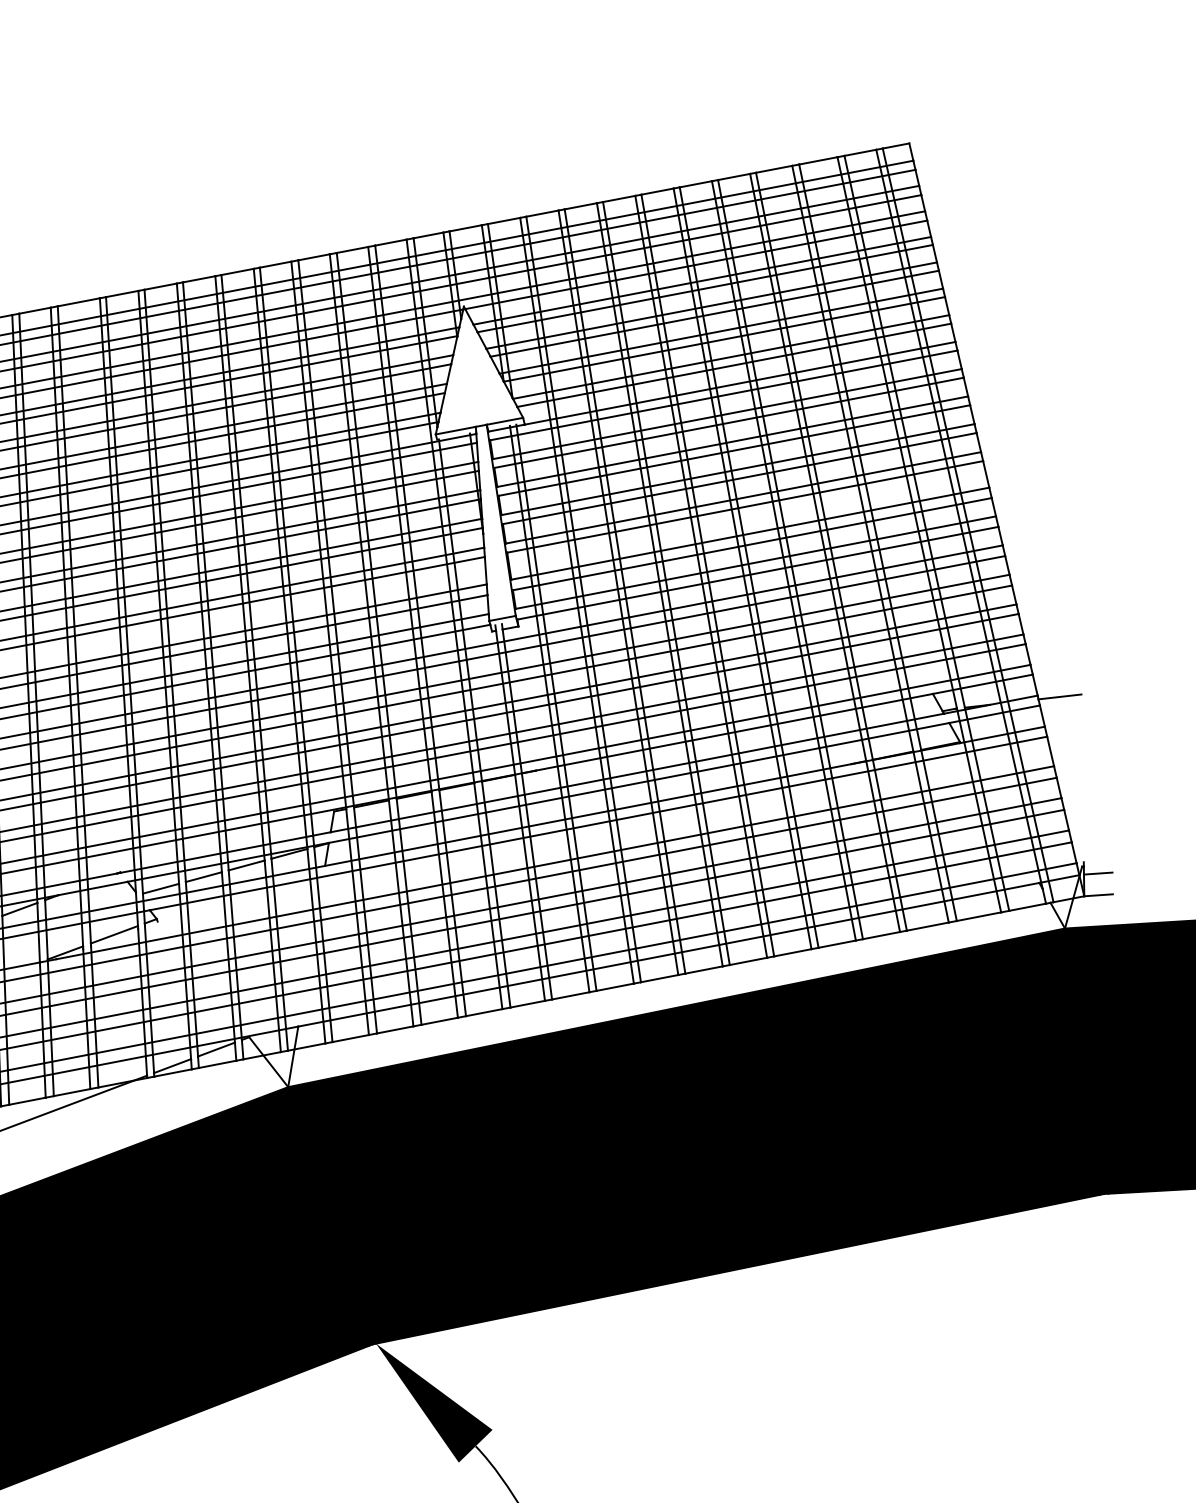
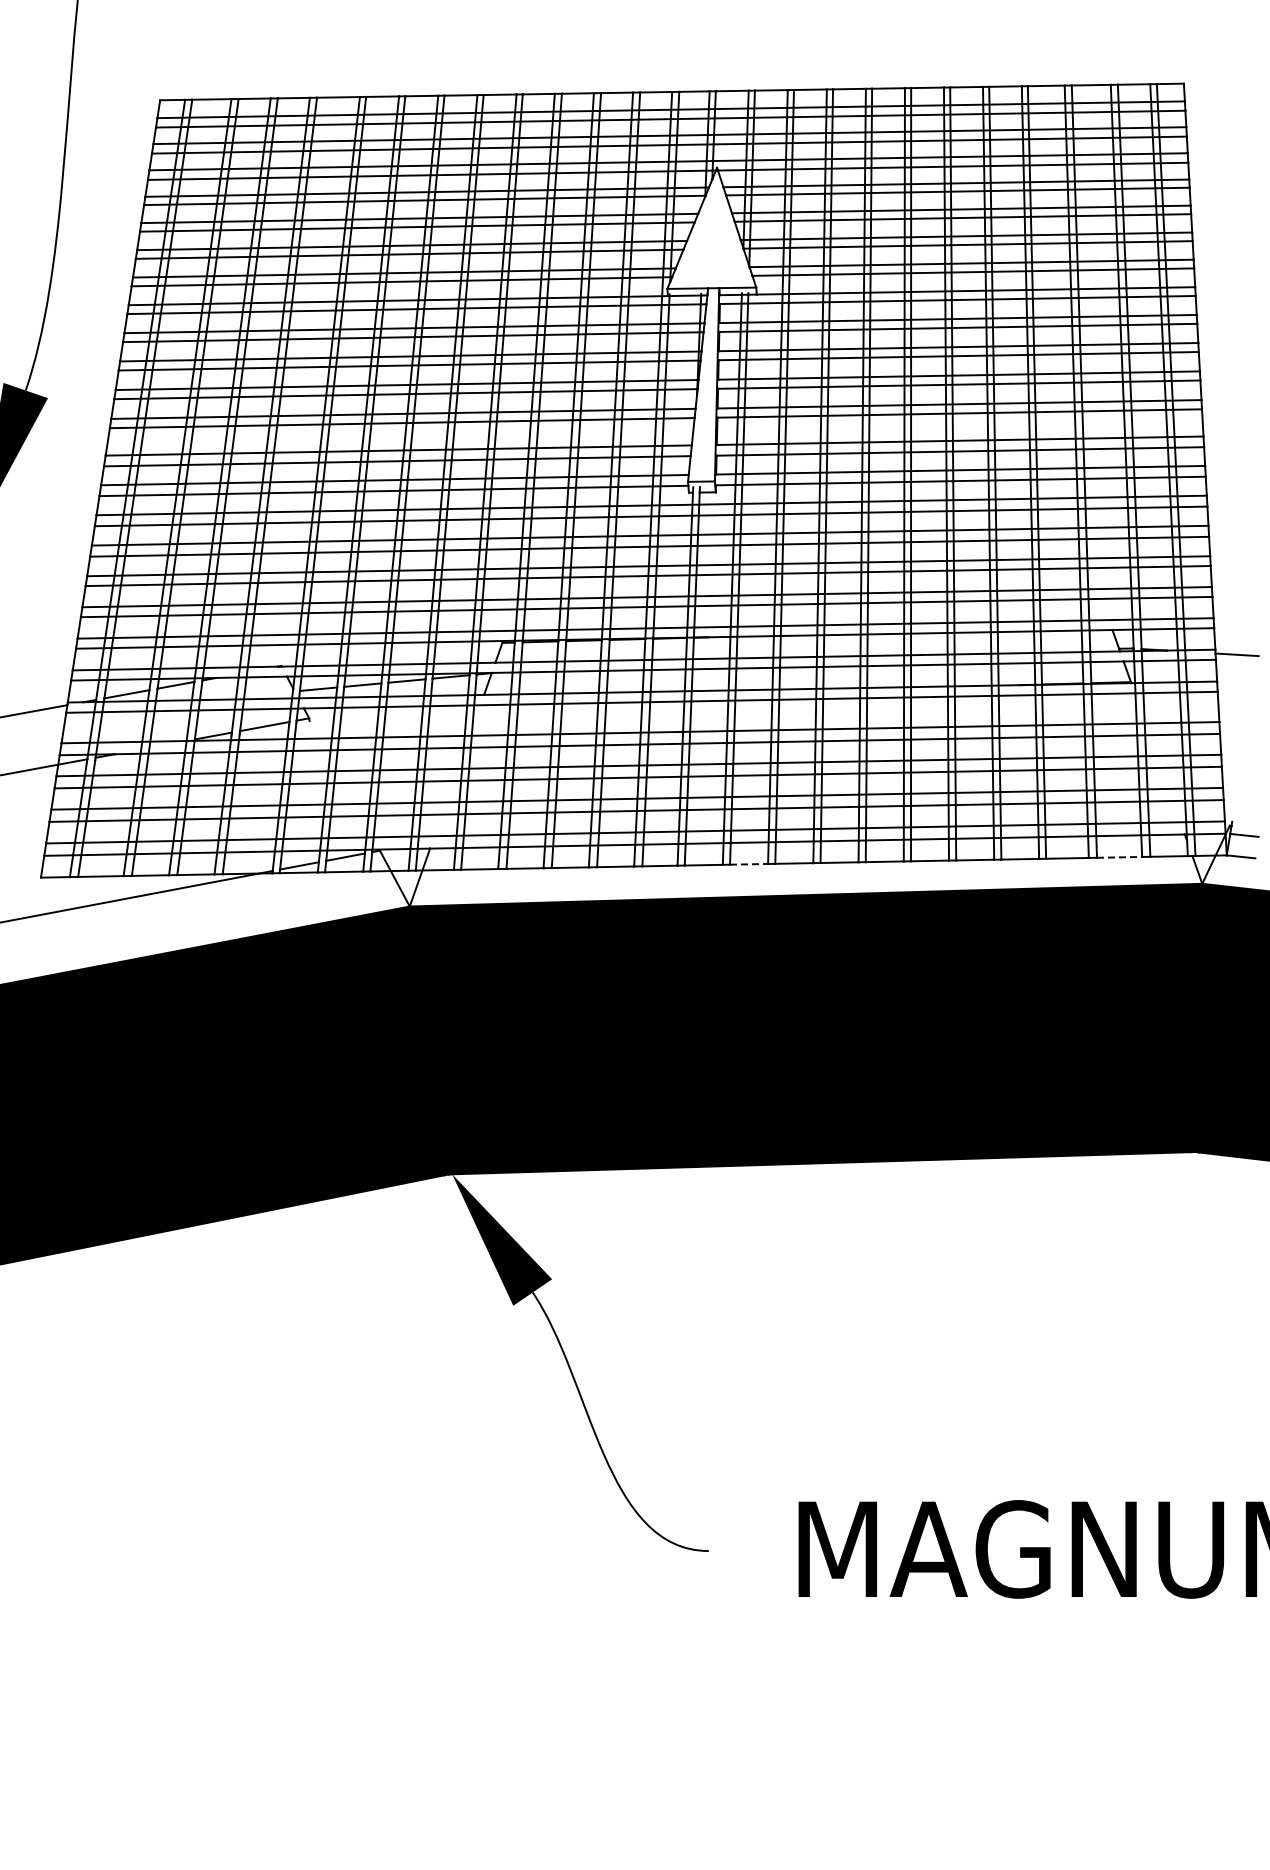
line: (978, 916) -> (1119, 857), solid -> dashed
line: (615, 987) -> (749, 864), solid -> dashed

